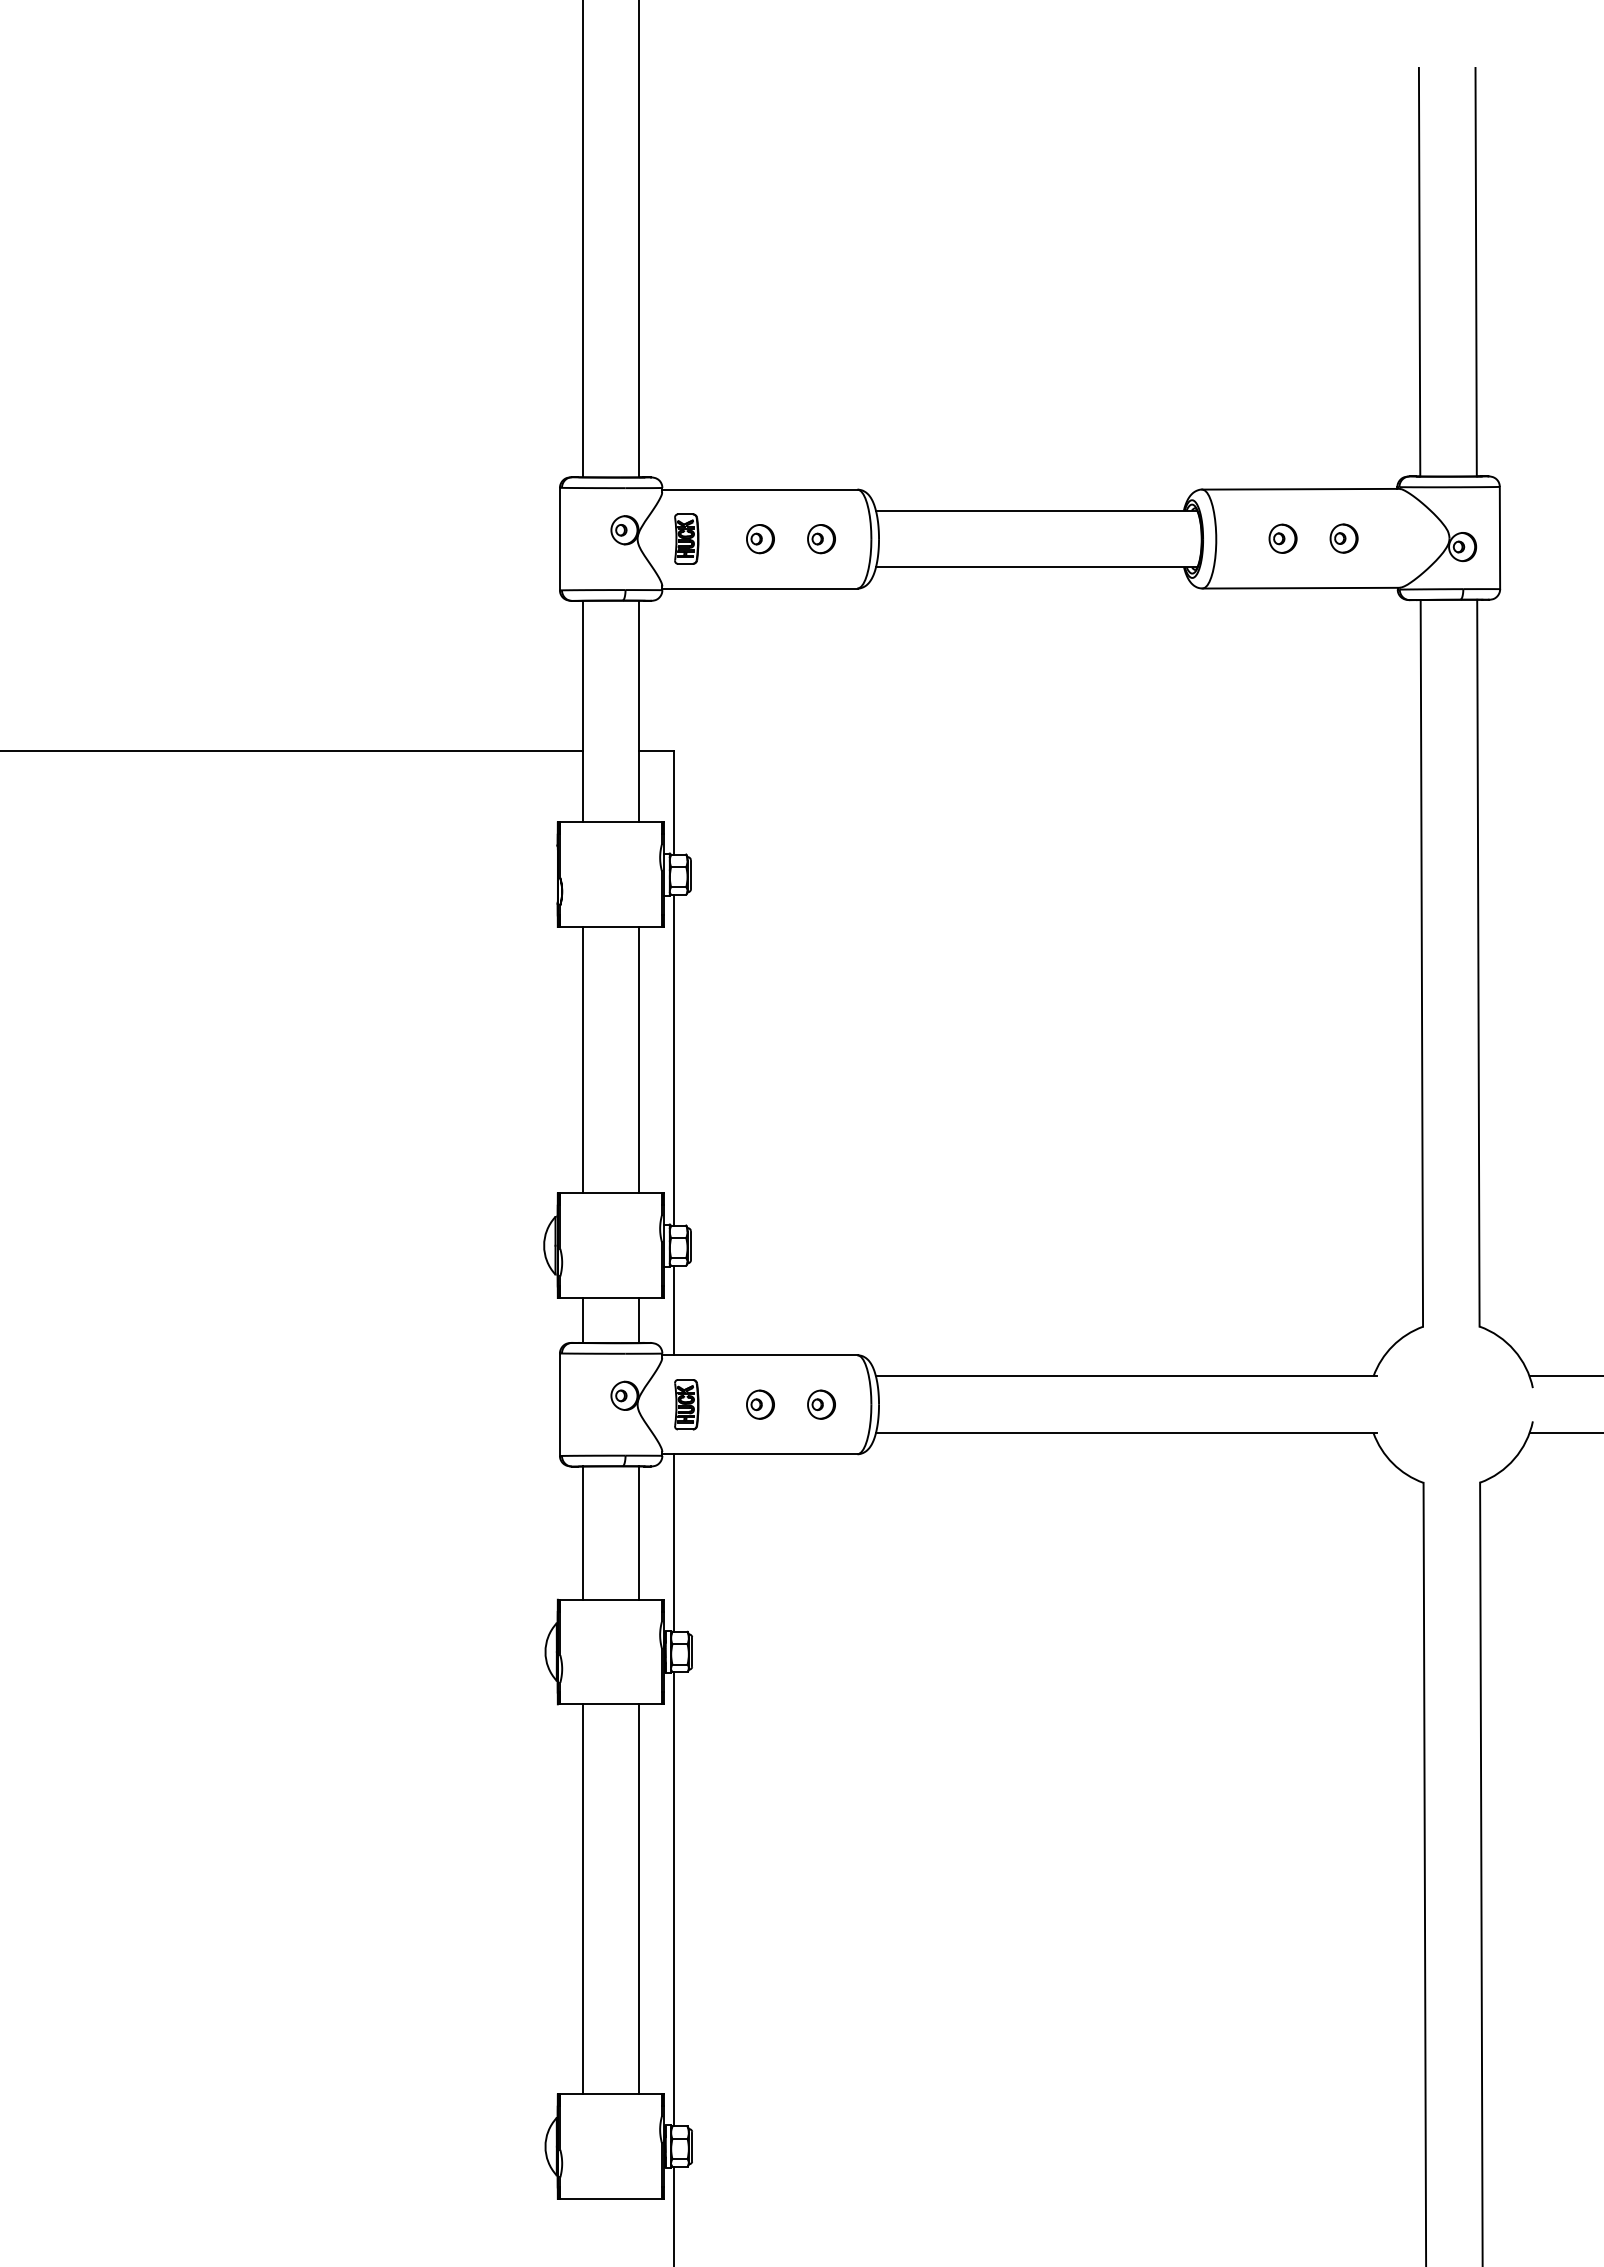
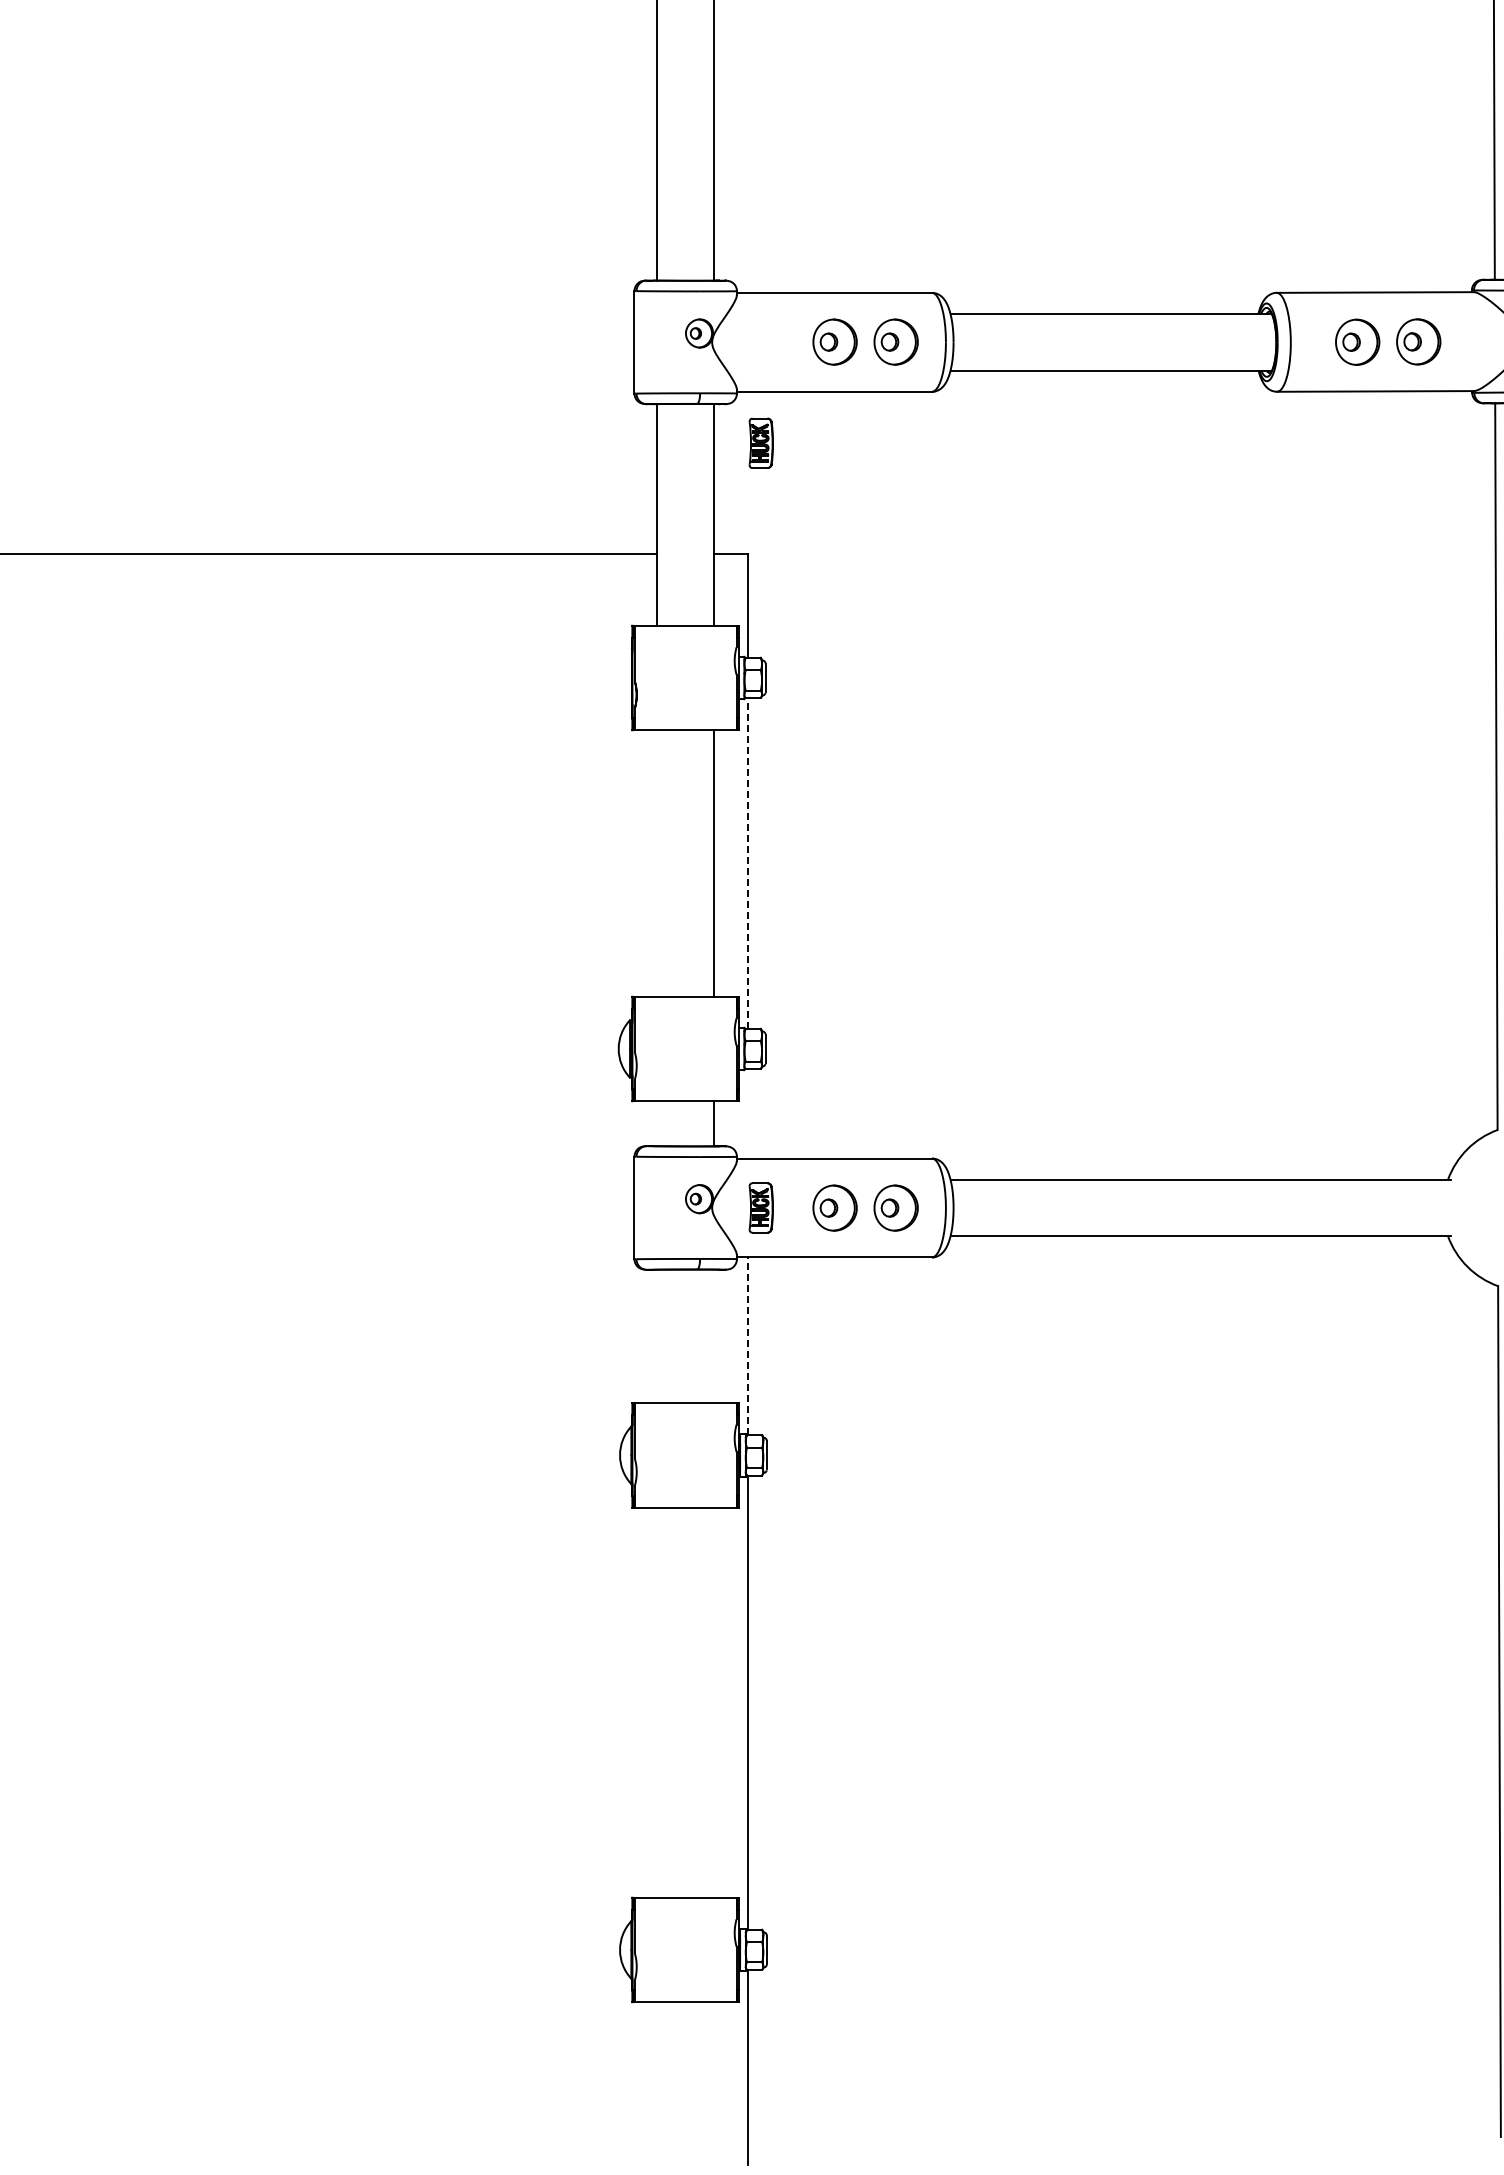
part: (686, 538) -> (761, 442), moved
part: (1282, 538) -> (1357, 341), size x1.6
part: (1343, 538) -> (1418, 341), size x1.6
part: (760, 539) -> (835, 342), size x1.6
part: (821, 539) -> (896, 342), size x1.6
line: (673, 1059) -> (748, 862), solid -> dashed
line: (582, 1060) -> (657, 863), removed
line: (673, 1310) -> (748, 1113), removed
line: (582, 1320) -> (657, 1123), removed
part: (760, 1404) -> (835, 1207), size x1.6
part: (821, 1404) -> (896, 1207), size x1.6
line: (582, 1532) -> (657, 1335), removed
line: (639, 1532) -> (714, 1335), removed
line: (673, 1543) -> (748, 1346), solid -> dashed
line: (582, 1899) -> (657, 1702), removed
line: (639, 1899) -> (714, 1702), removed

